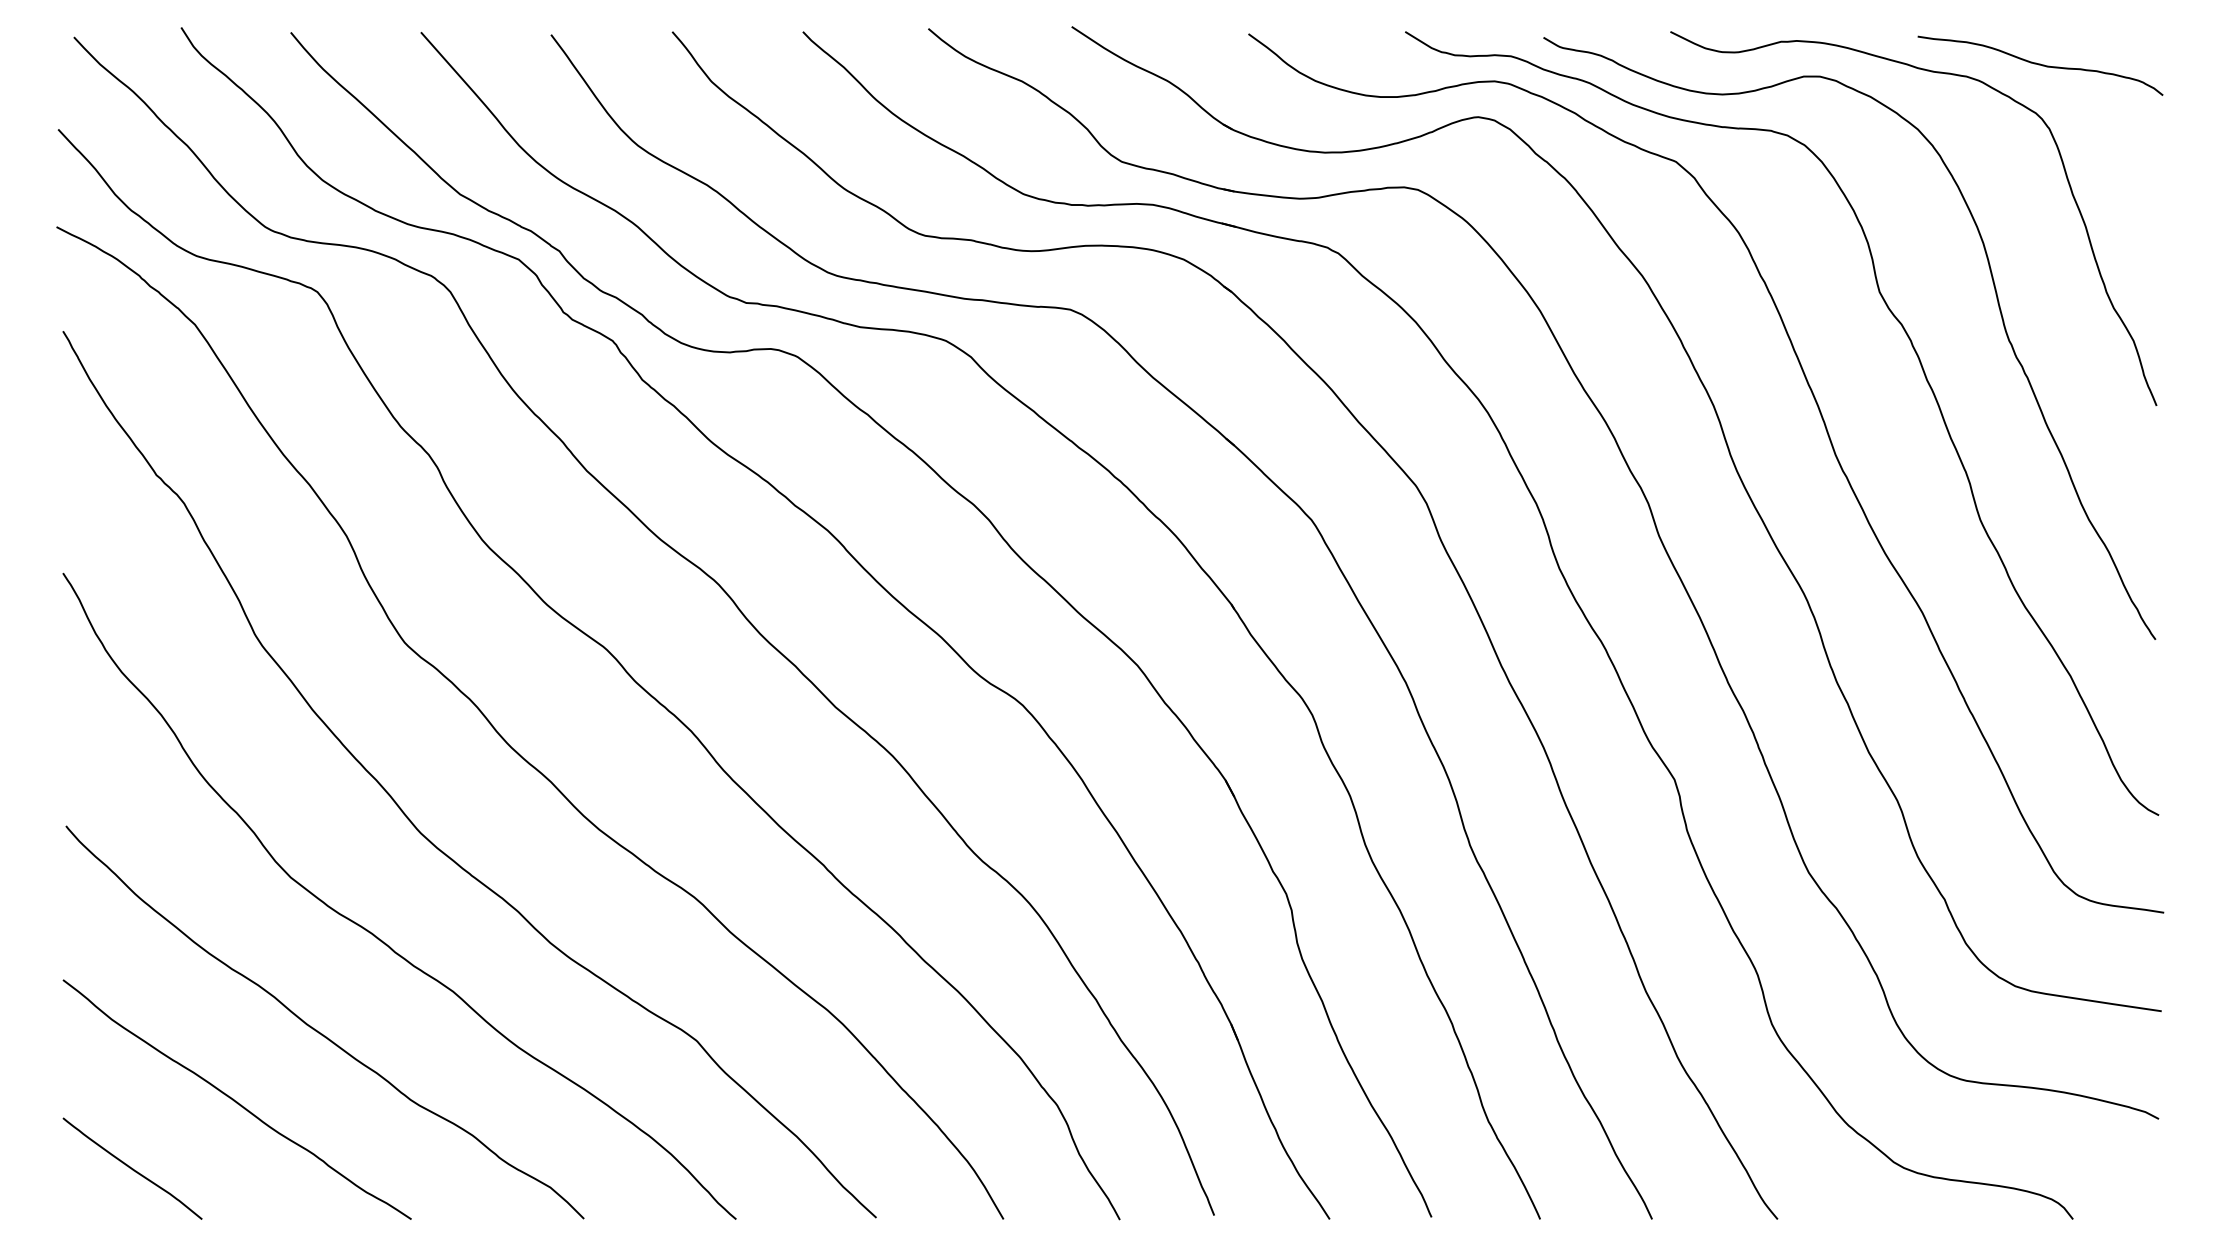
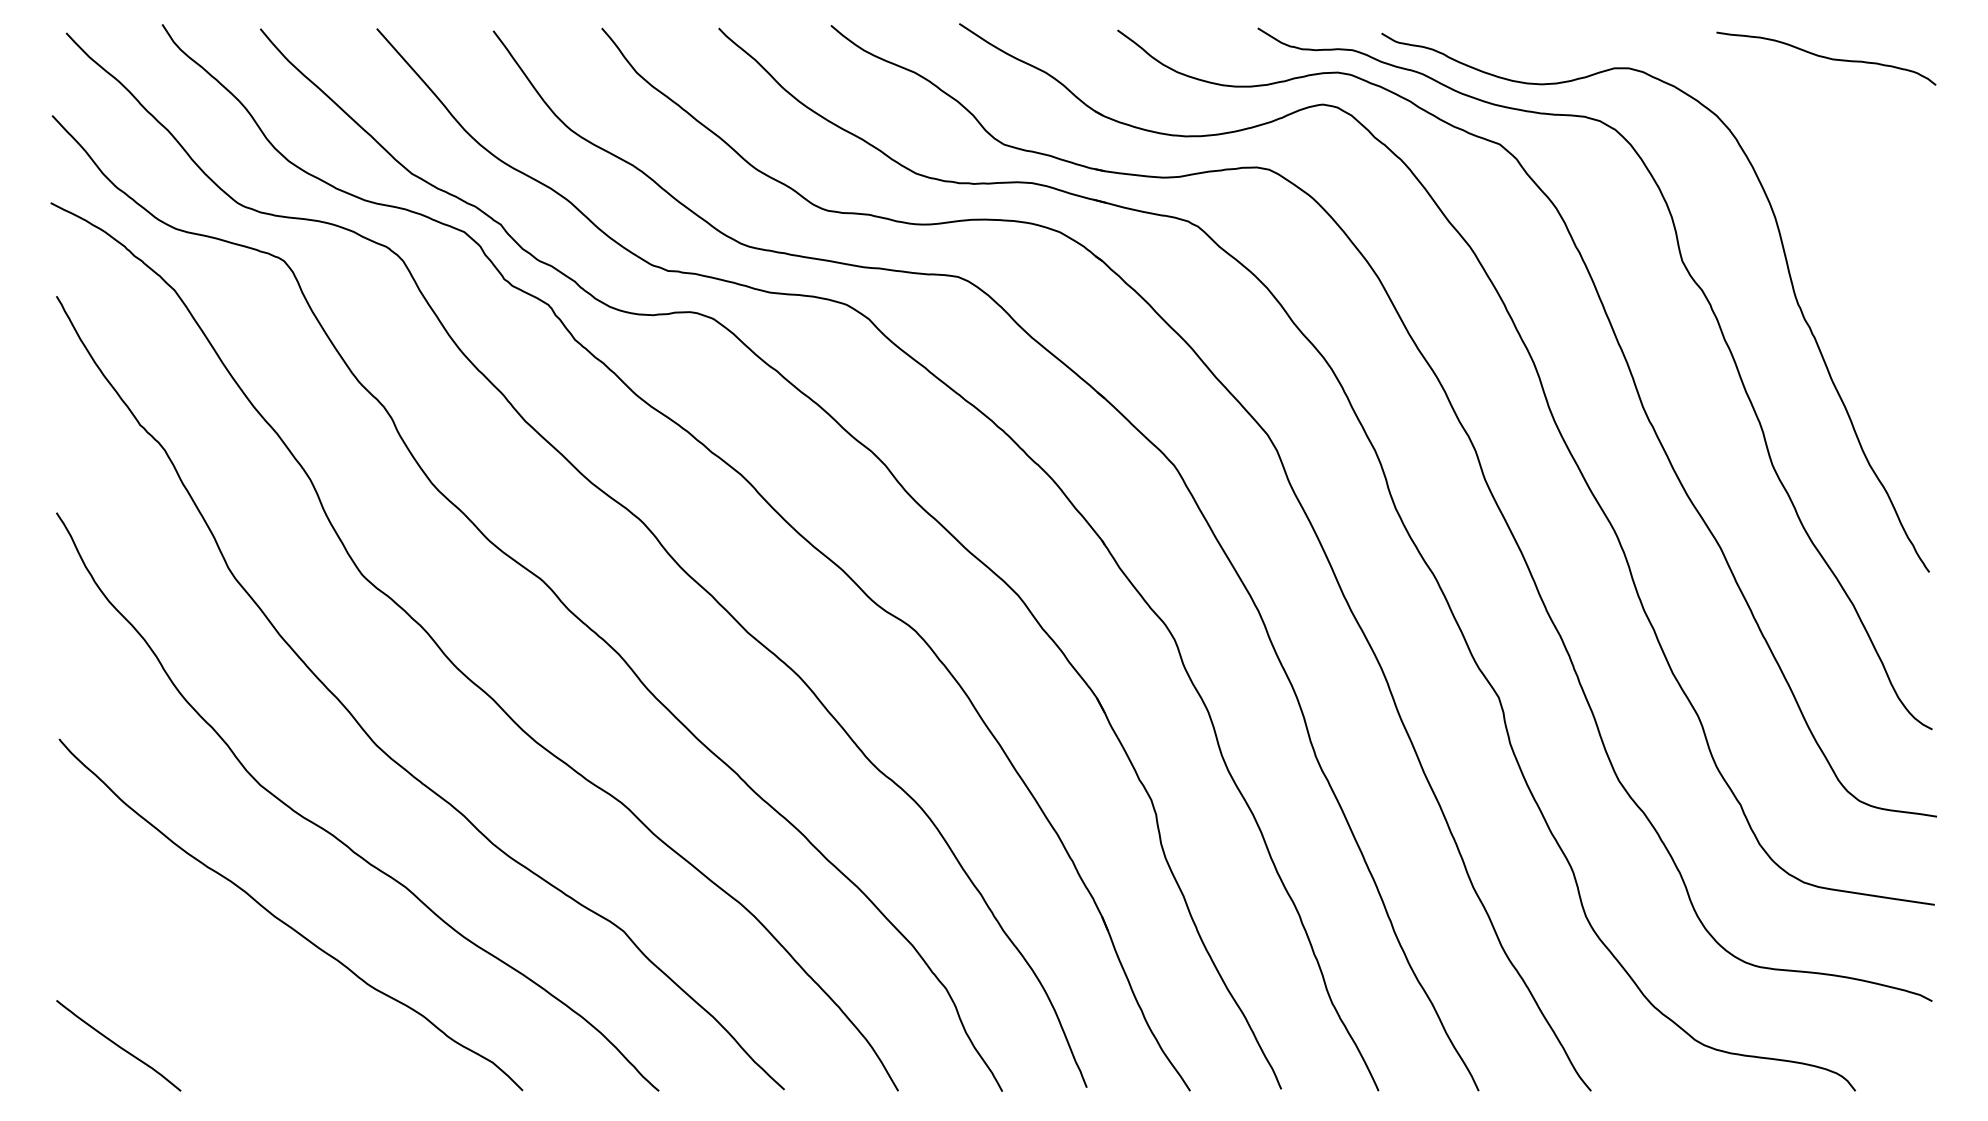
curve: (1937, 73) -> (1734, 65), removed
curve: (235, 1100) -> (210, 984), removed

